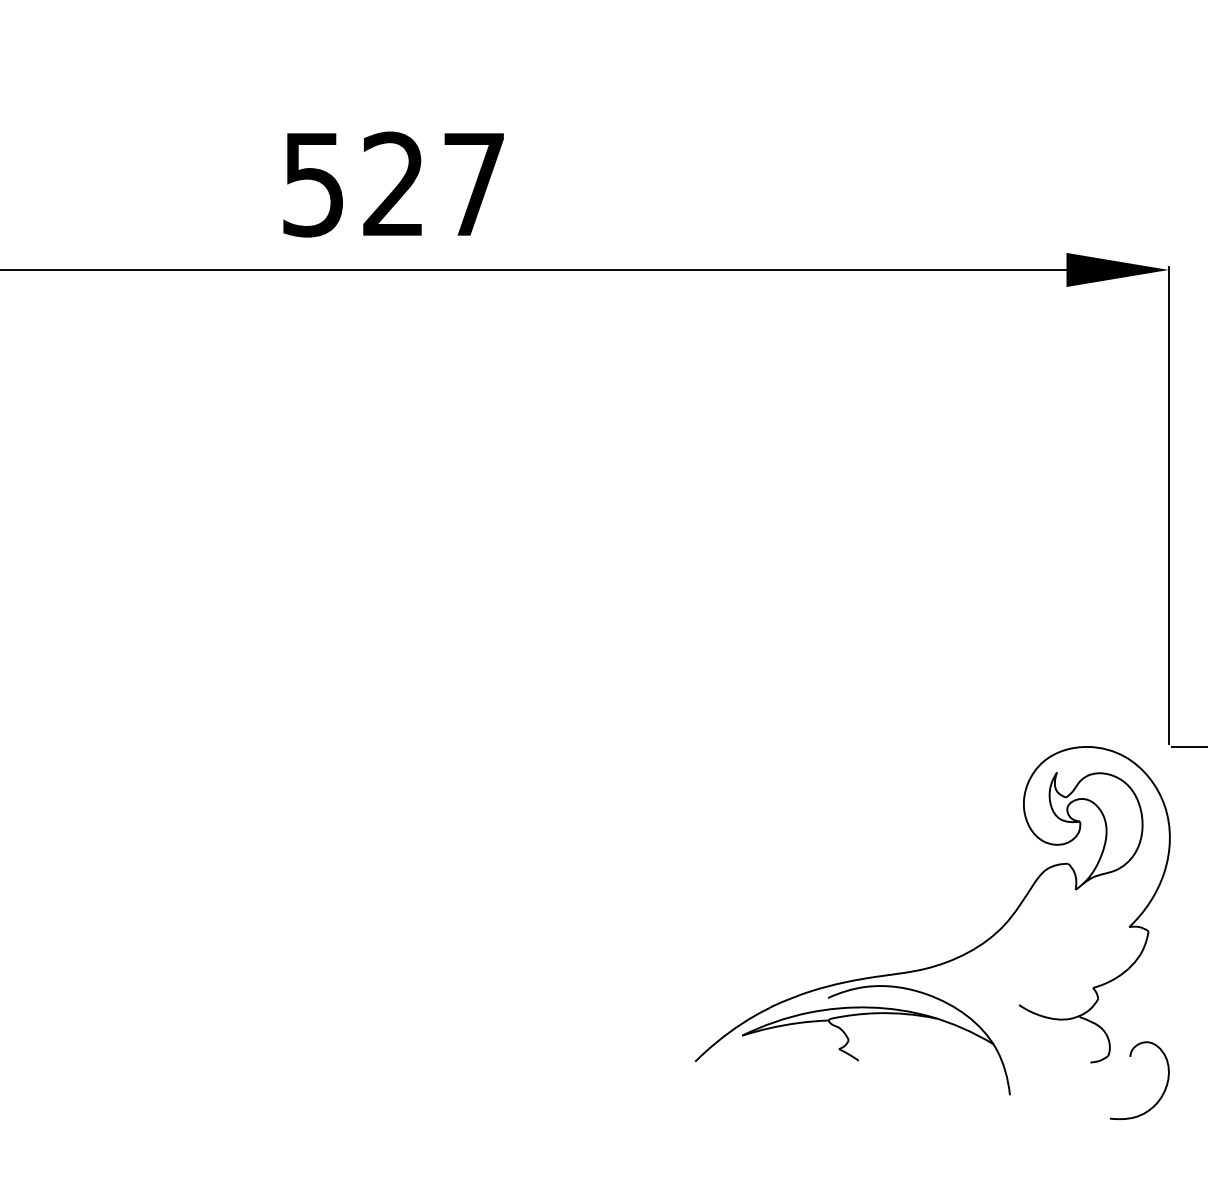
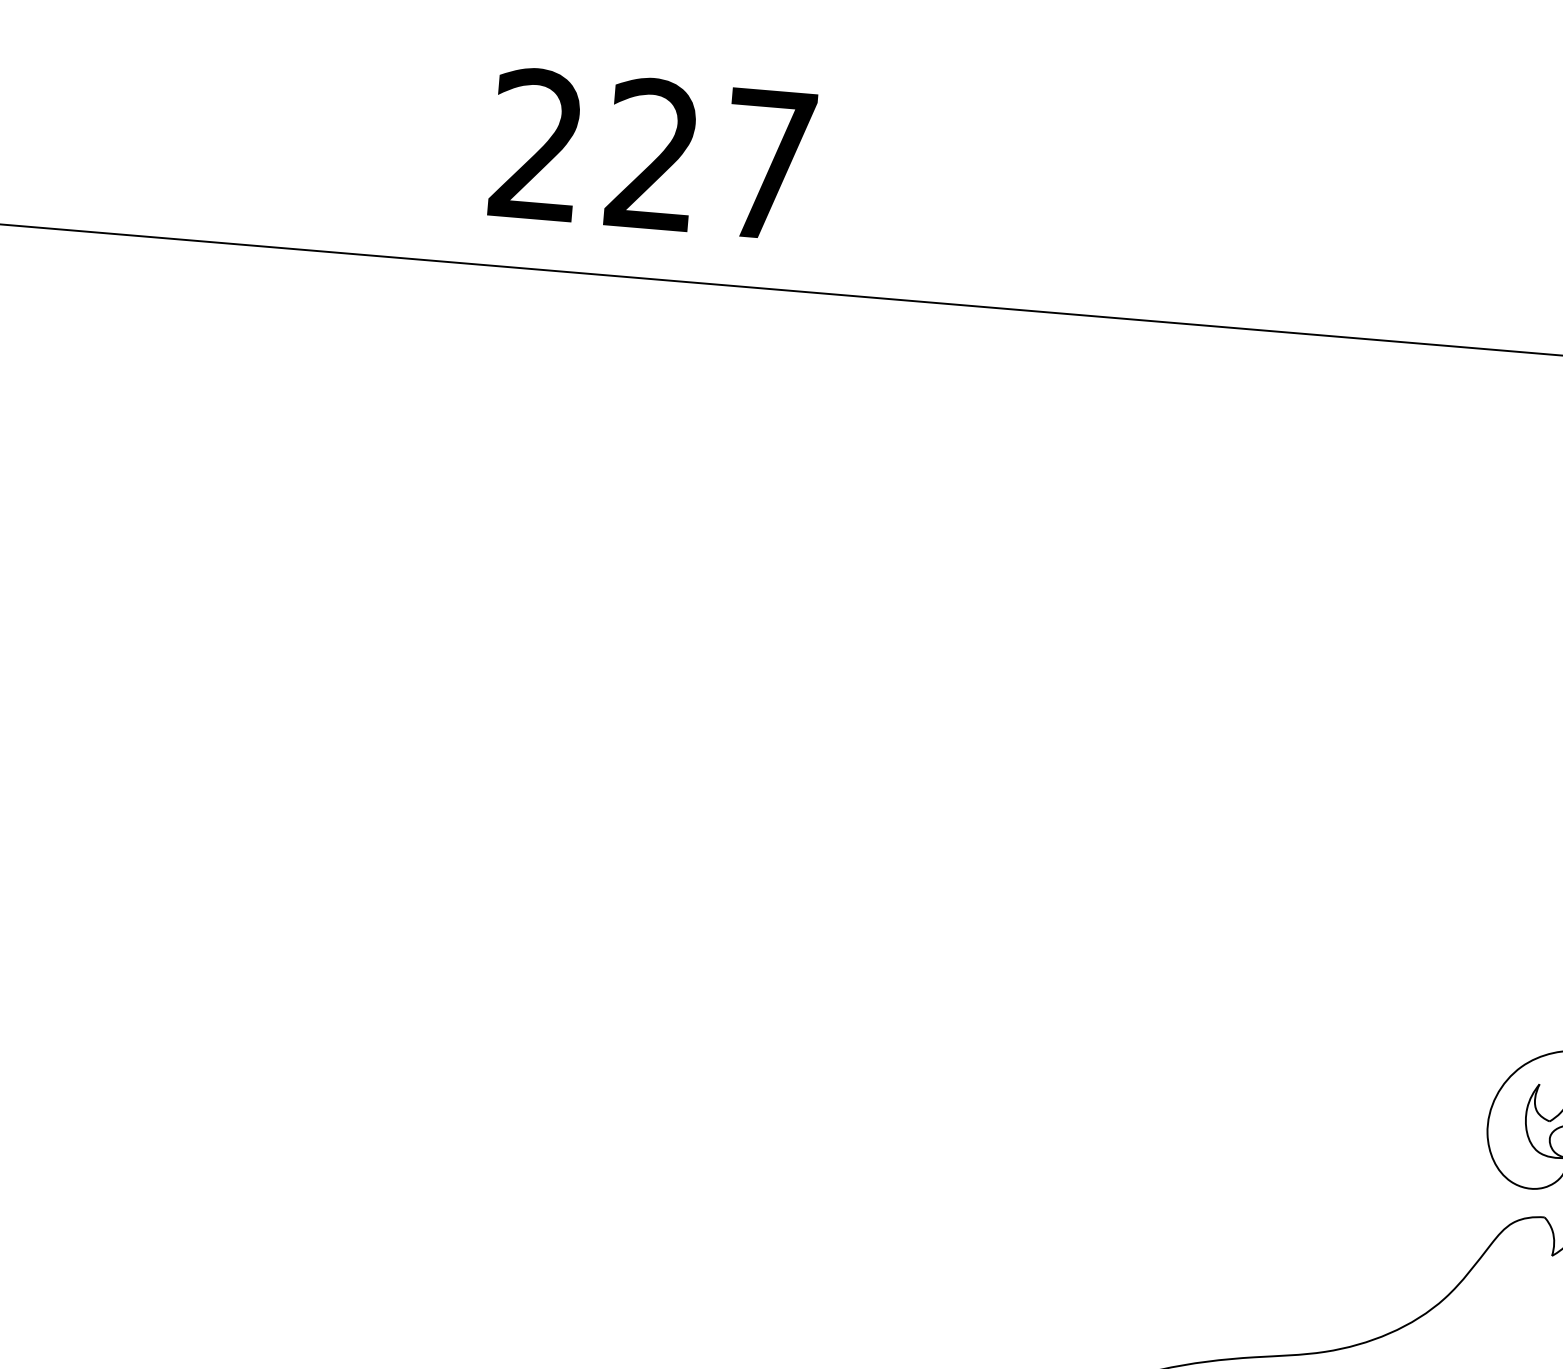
text: (312, 184) -> (535, 145), 527 -> 227

